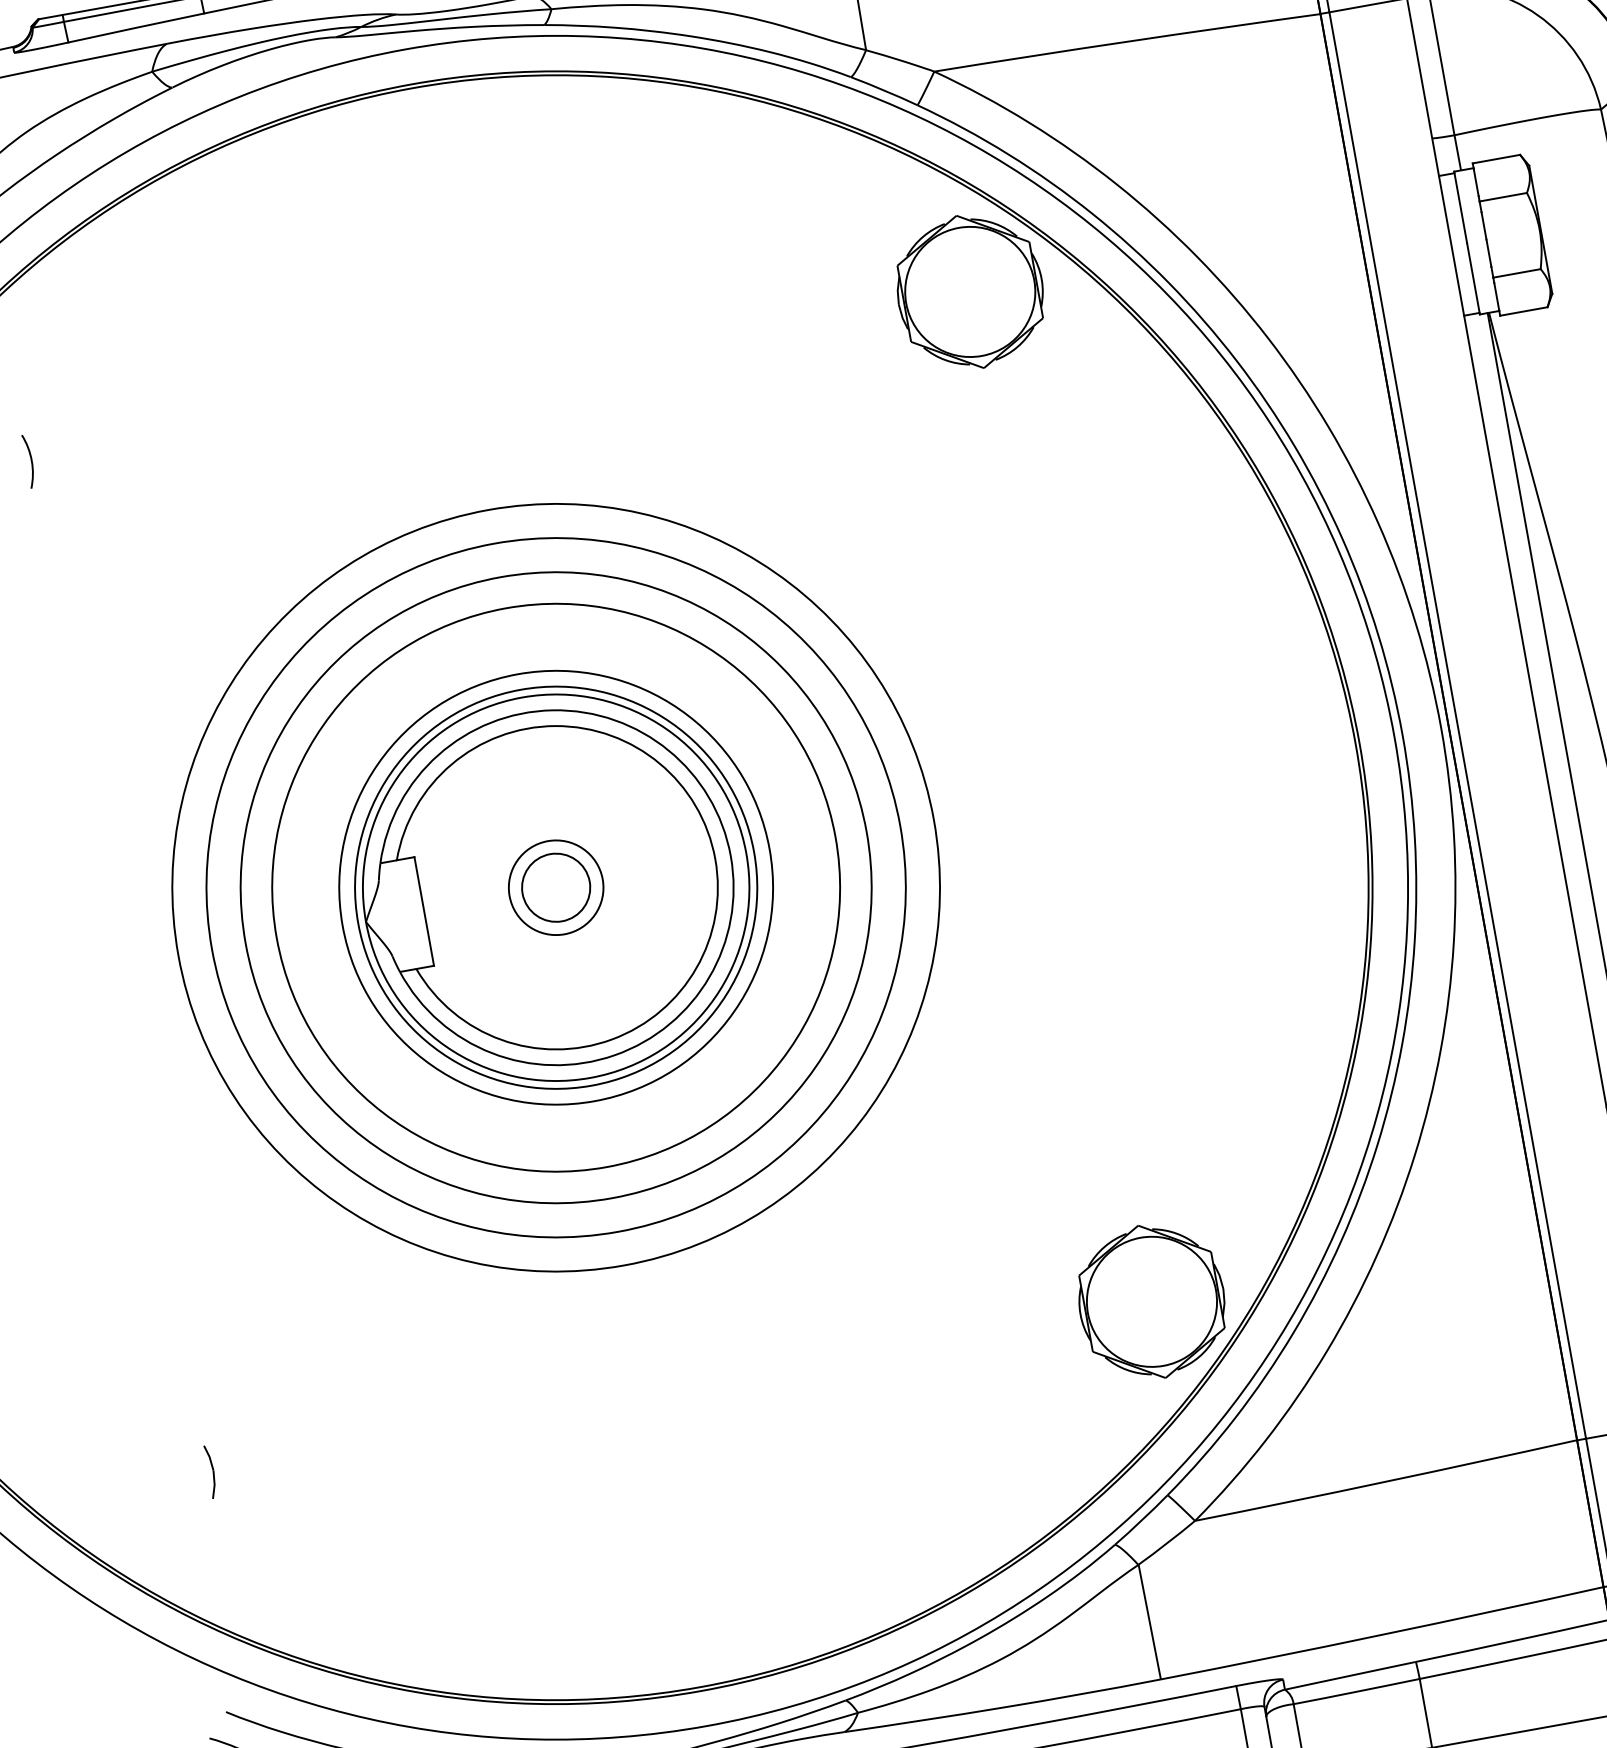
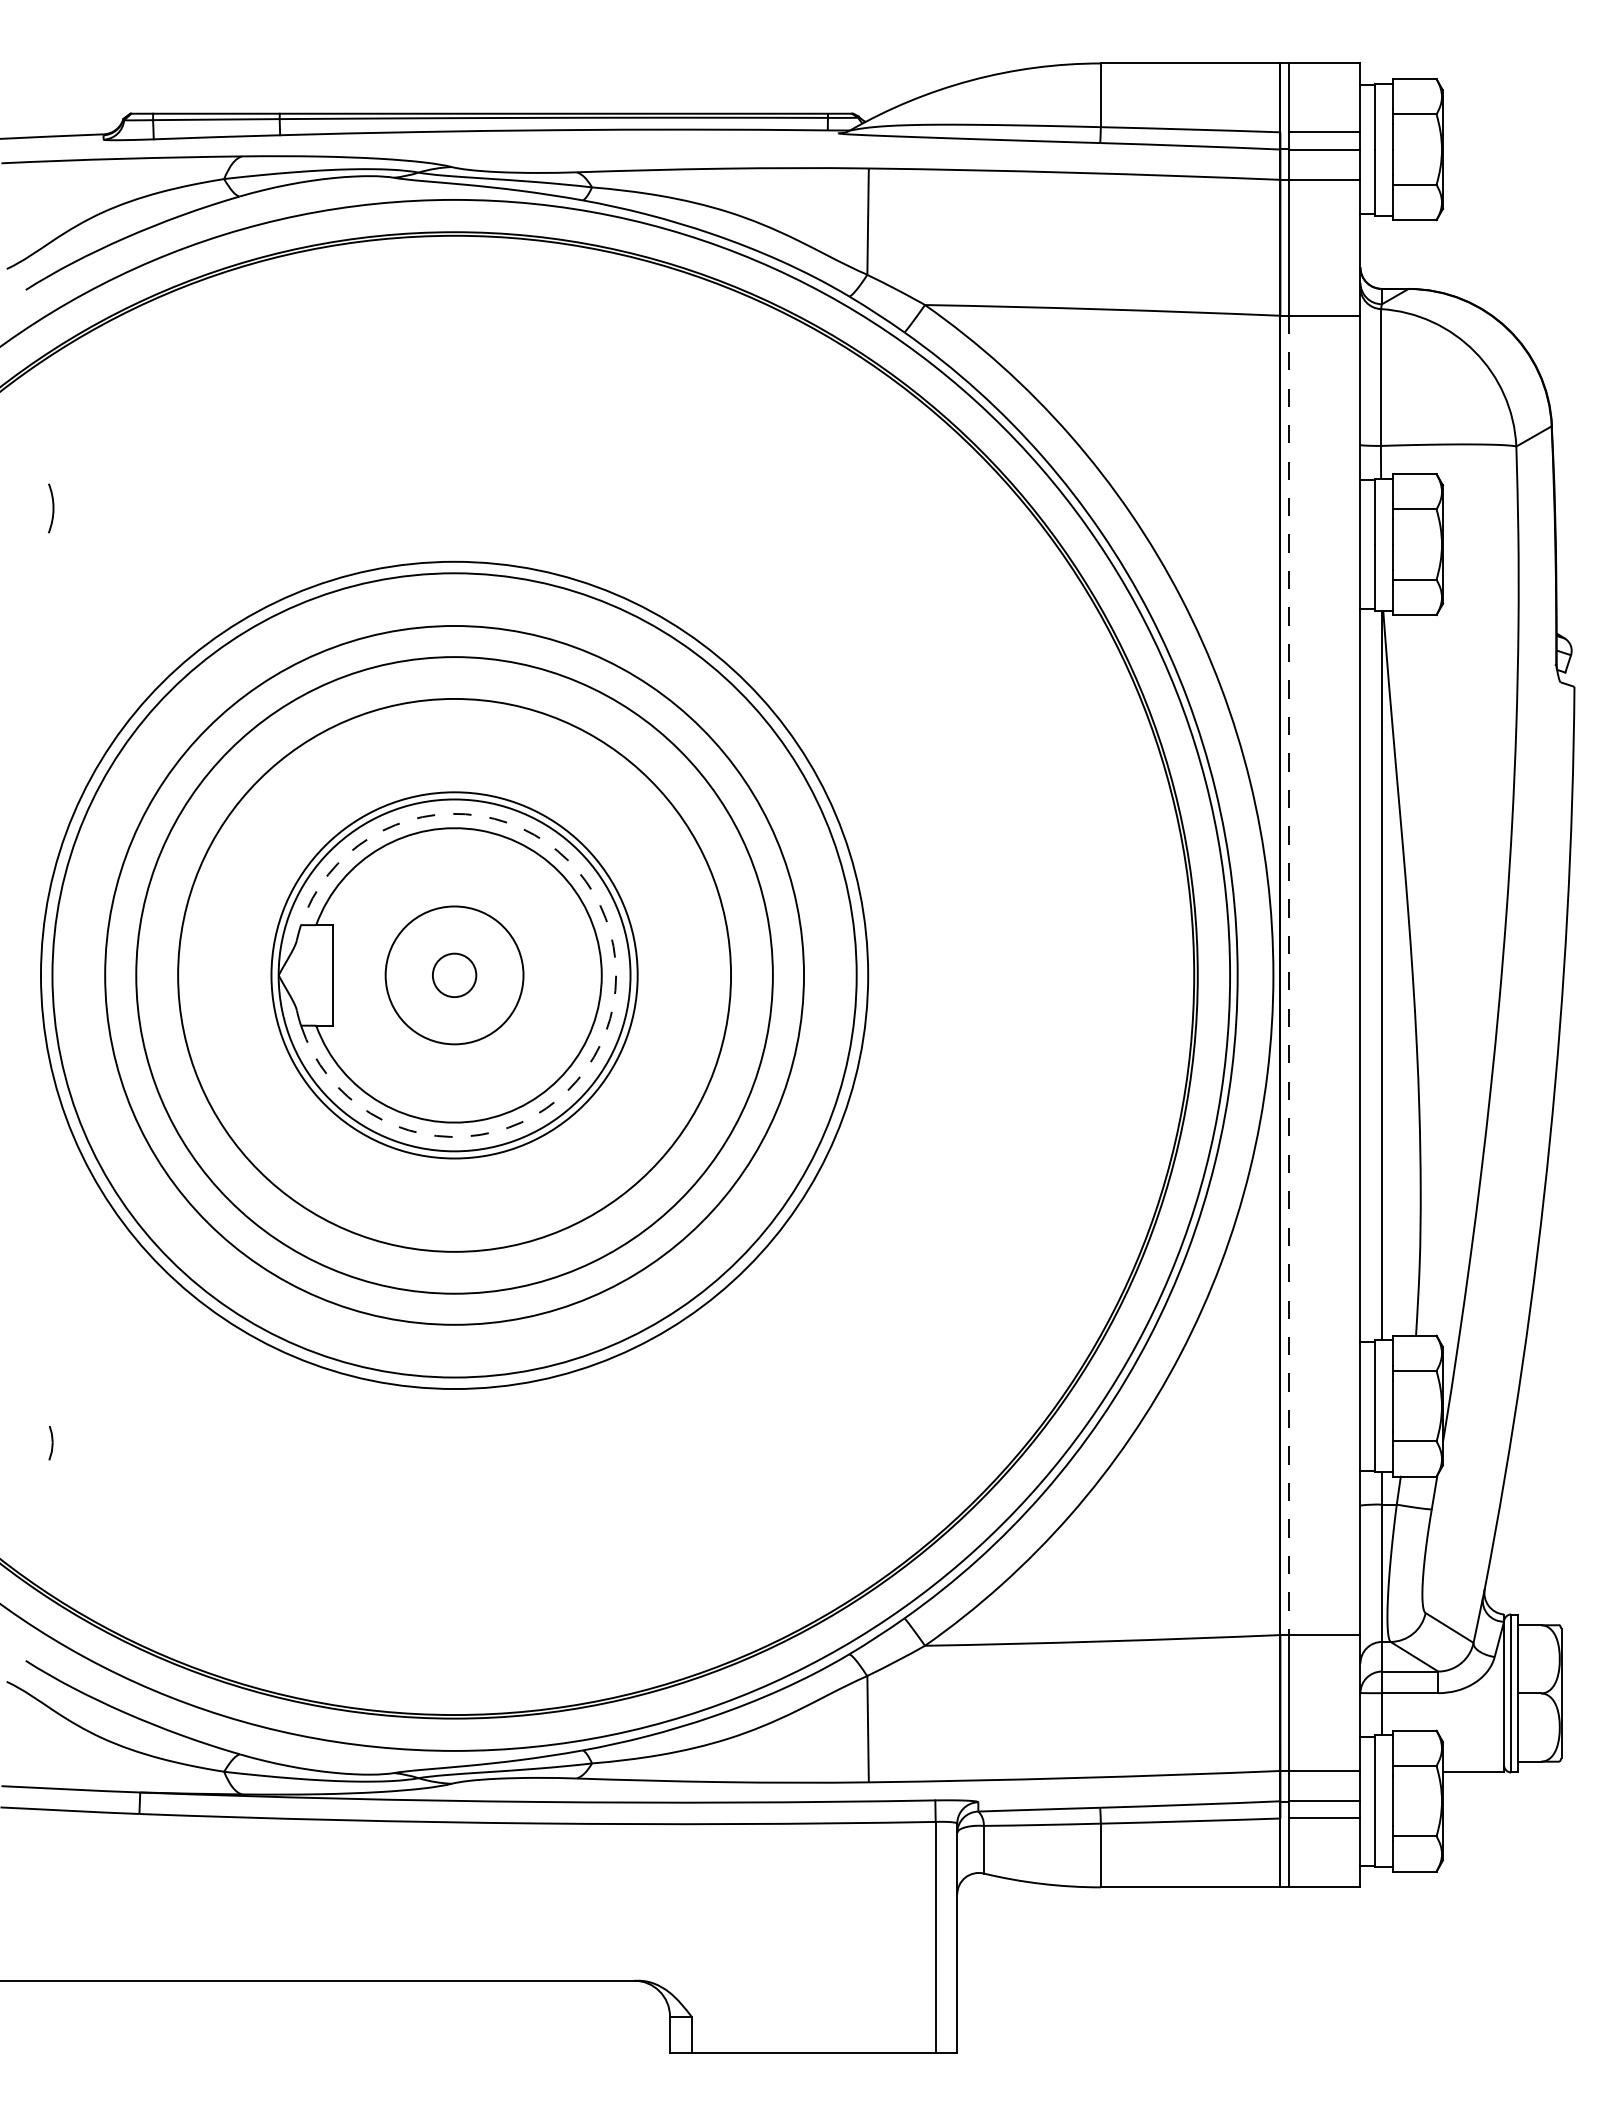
part: (970, 292) -> (921, 508), removed
line: (1457, 725) -> (1288, 975), solid -> dashed
arc: (731, 856) -> (616, 975), solid -> dashed
circle: (555, 886) -> (454, 974), size x1.4
circle: (555, 886) -> (454, 974), size x1.6
circle: (556, 887) -> (454, 975), size x0.7
circle: (556, 887) -> (454, 975), size x1.4
circle: (556, 887) -> (454, 975), size x1.6
part: (1151, 1301) -> (921, 1442), removed
part: (210, 1471) -> (50, 1442), size x0.7

